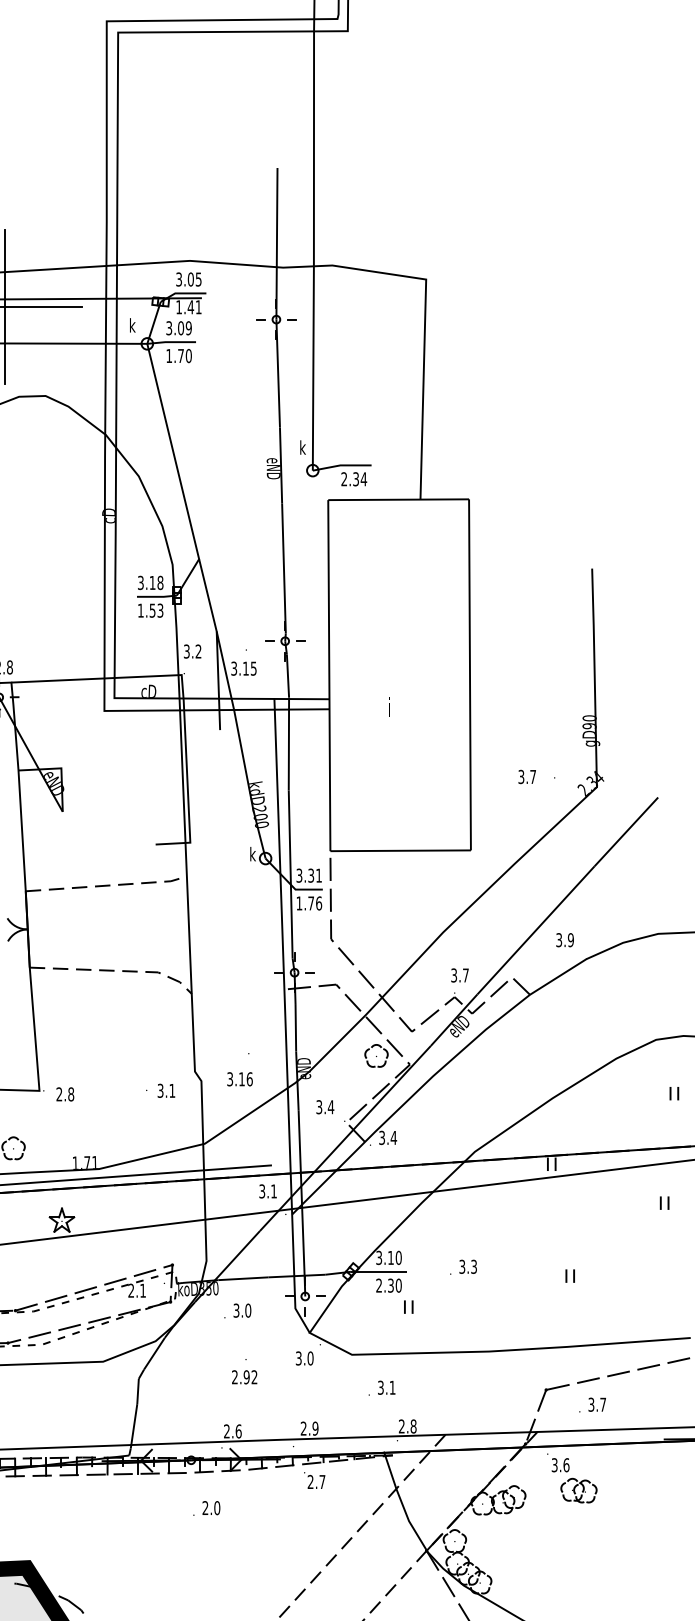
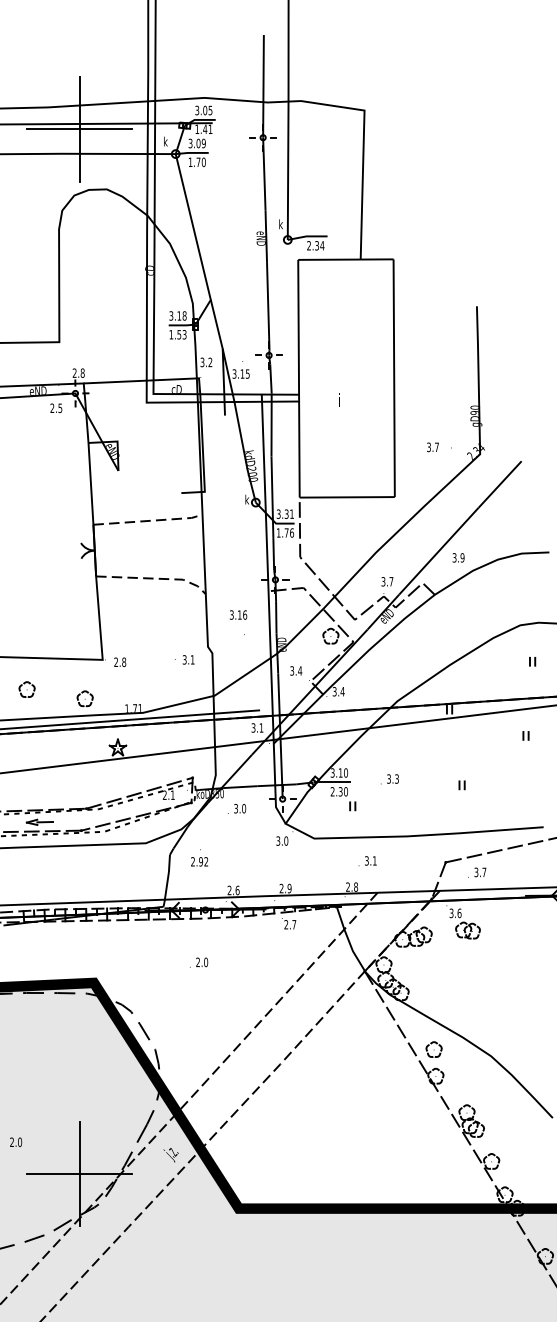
text: (240, 1078) -> (238, 614), moved
text: (244, 1370) -> (199, 857), moved
text: (381, 1387) -> (367, 860), moved
text: (207, 1508) -> (199, 962), moved

